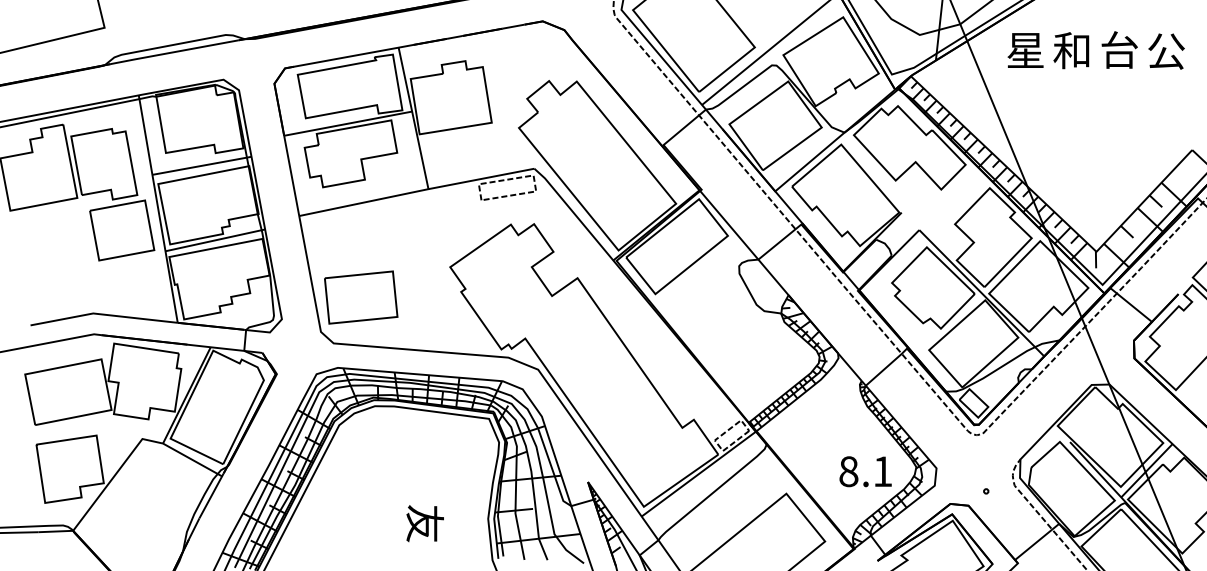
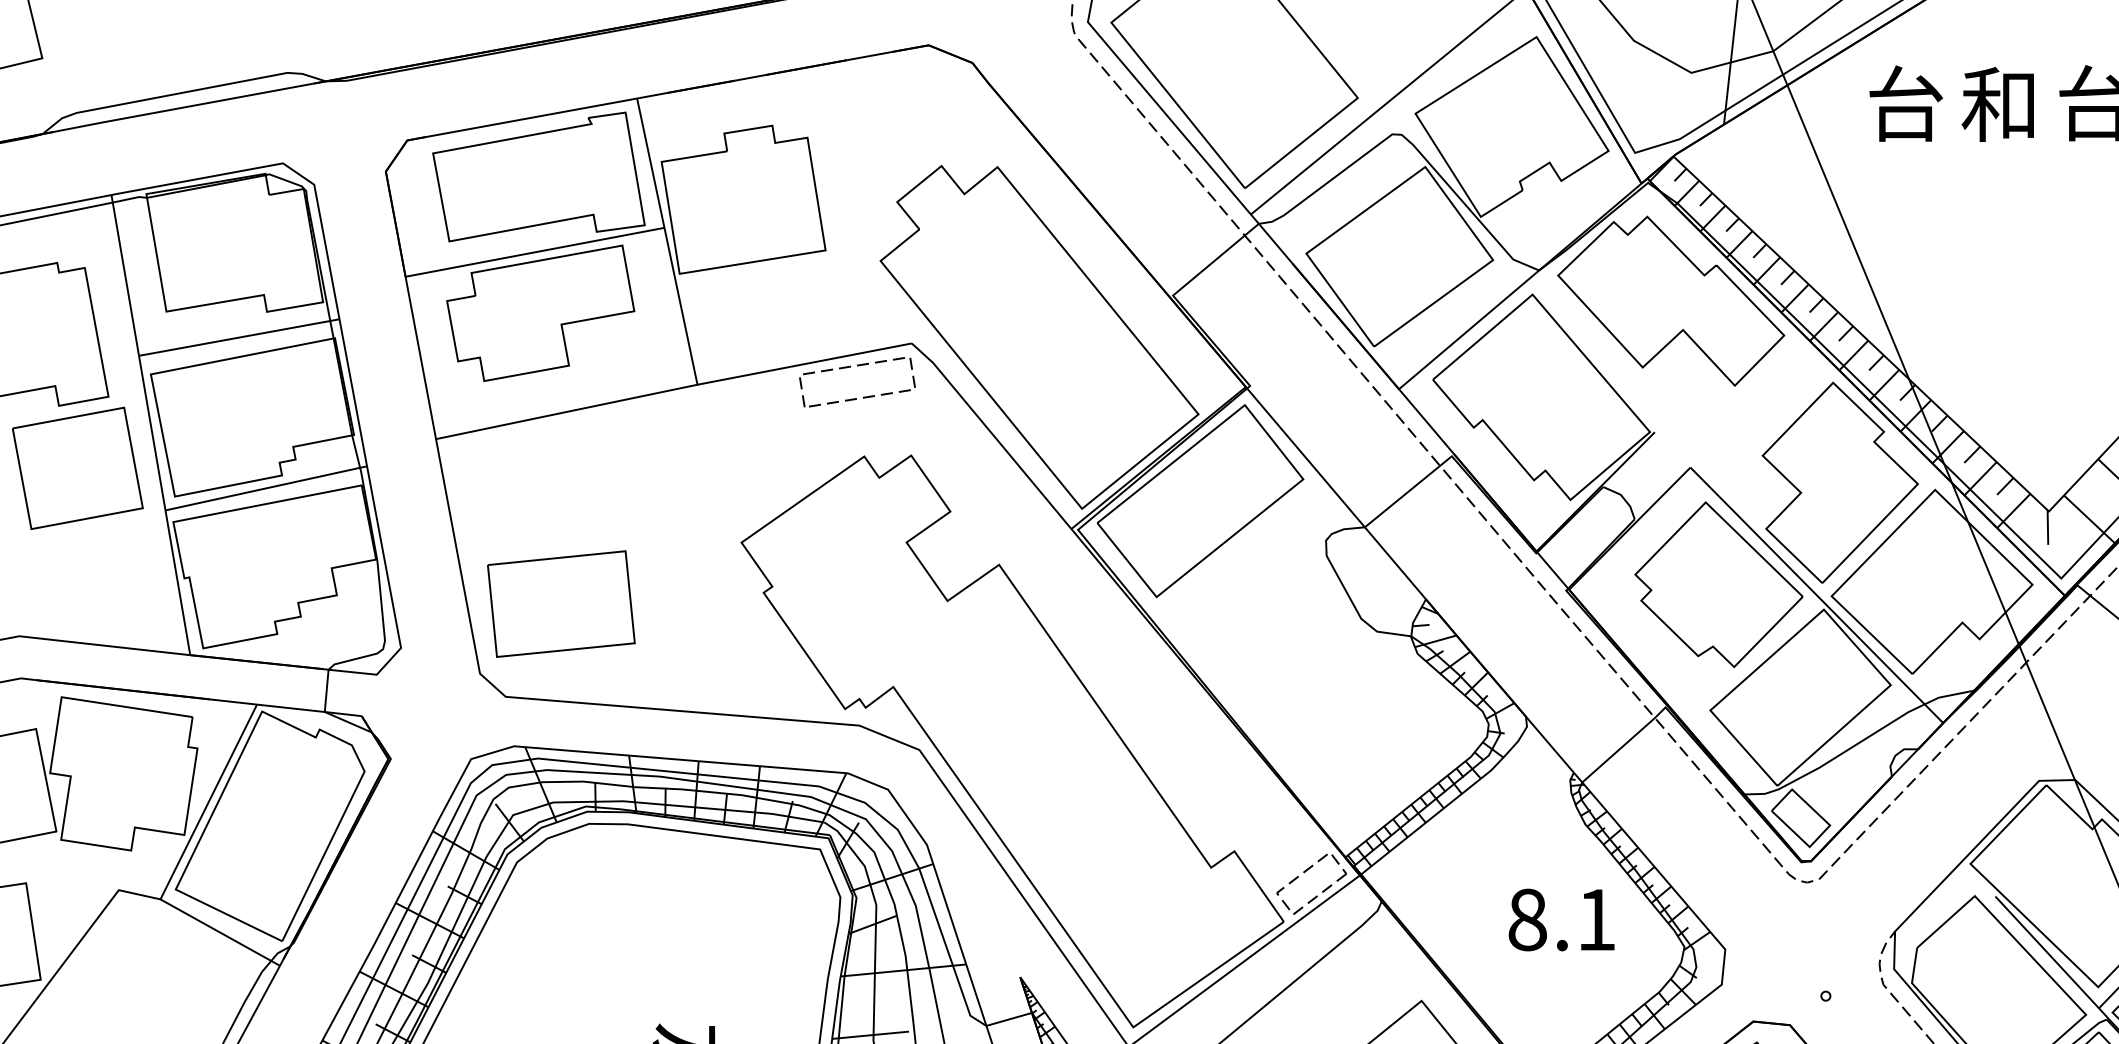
text: (1025, 49) -> (1905, 102), 星 -> 台
text: (865, 471) -> (1561, 919), moved

